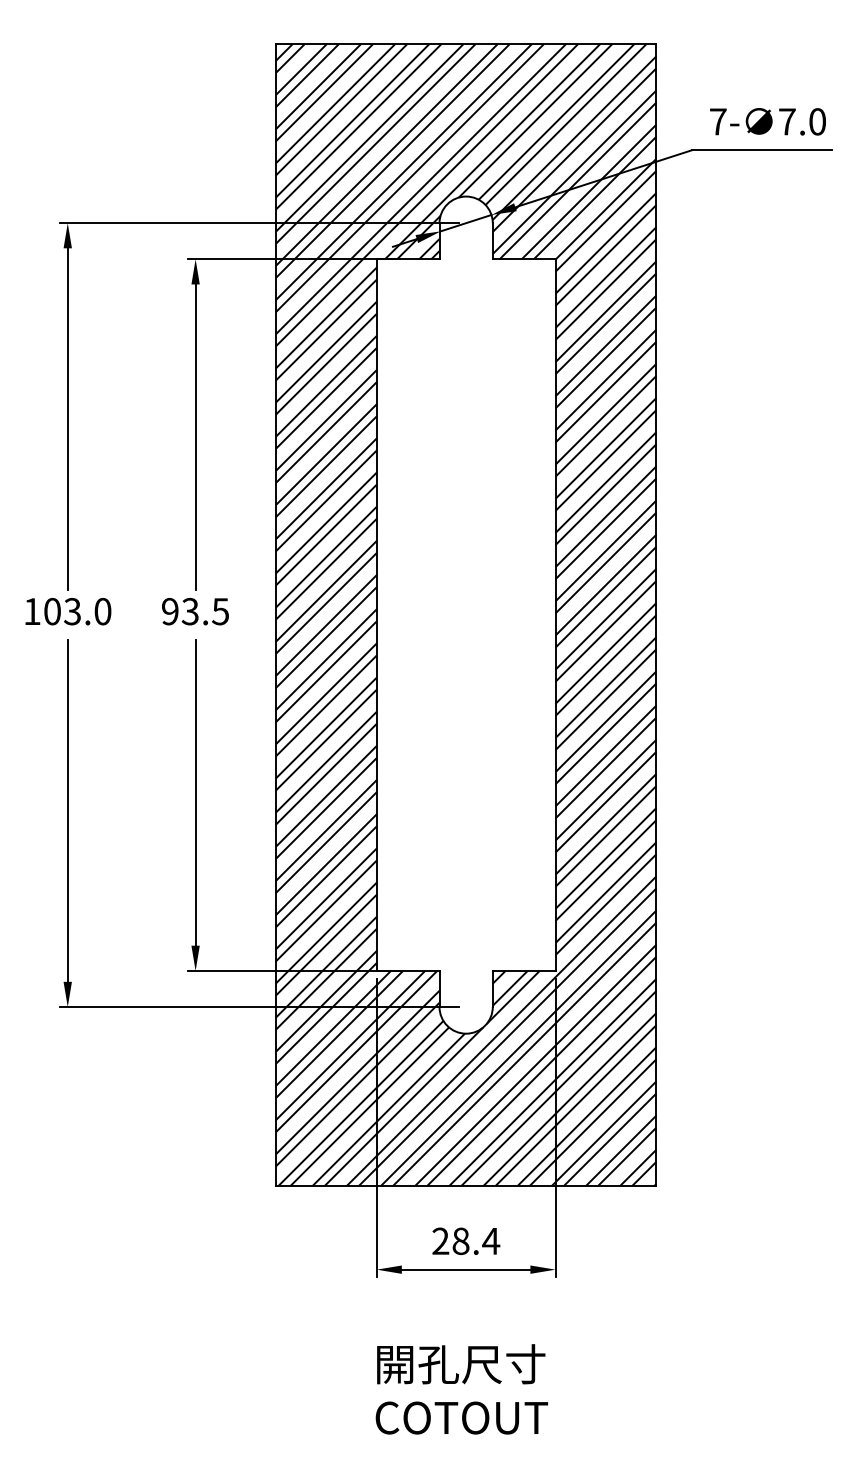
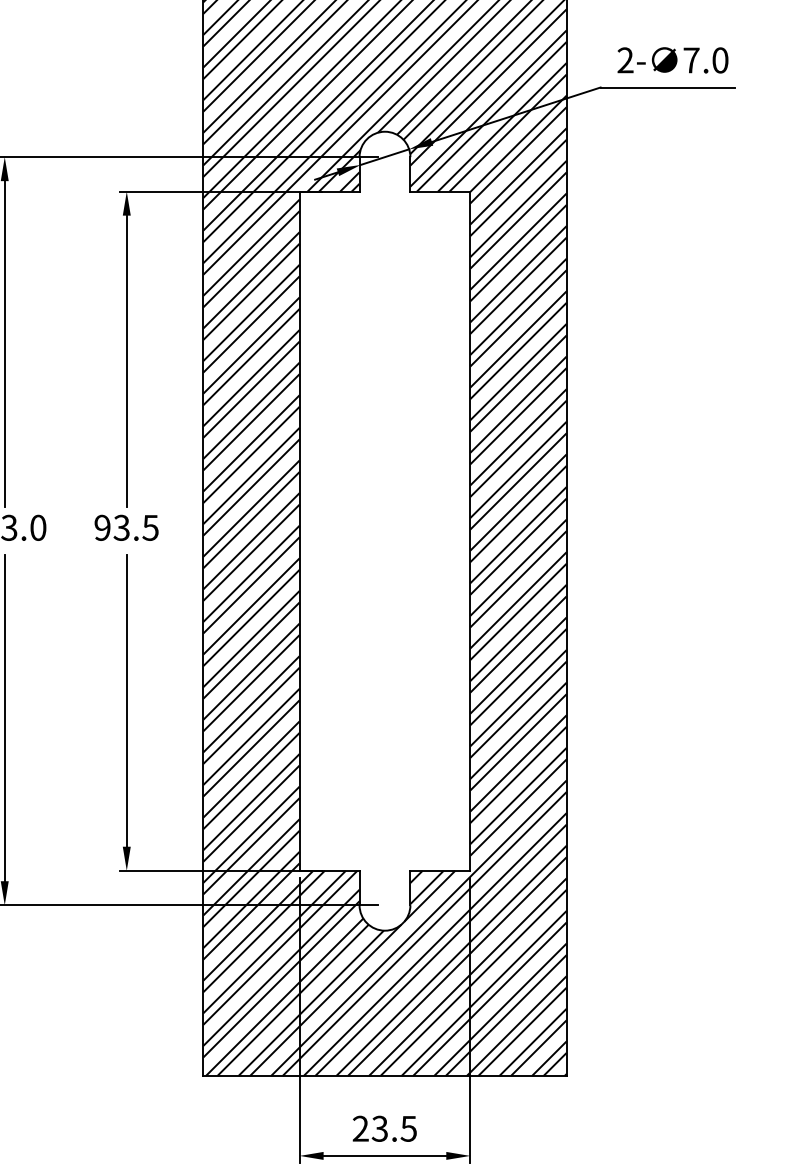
text: (717, 121) -> (624, 60), 7- -> 2-
text: (476, 1241) -> (394, 1129), 28.4 -> 23.5

